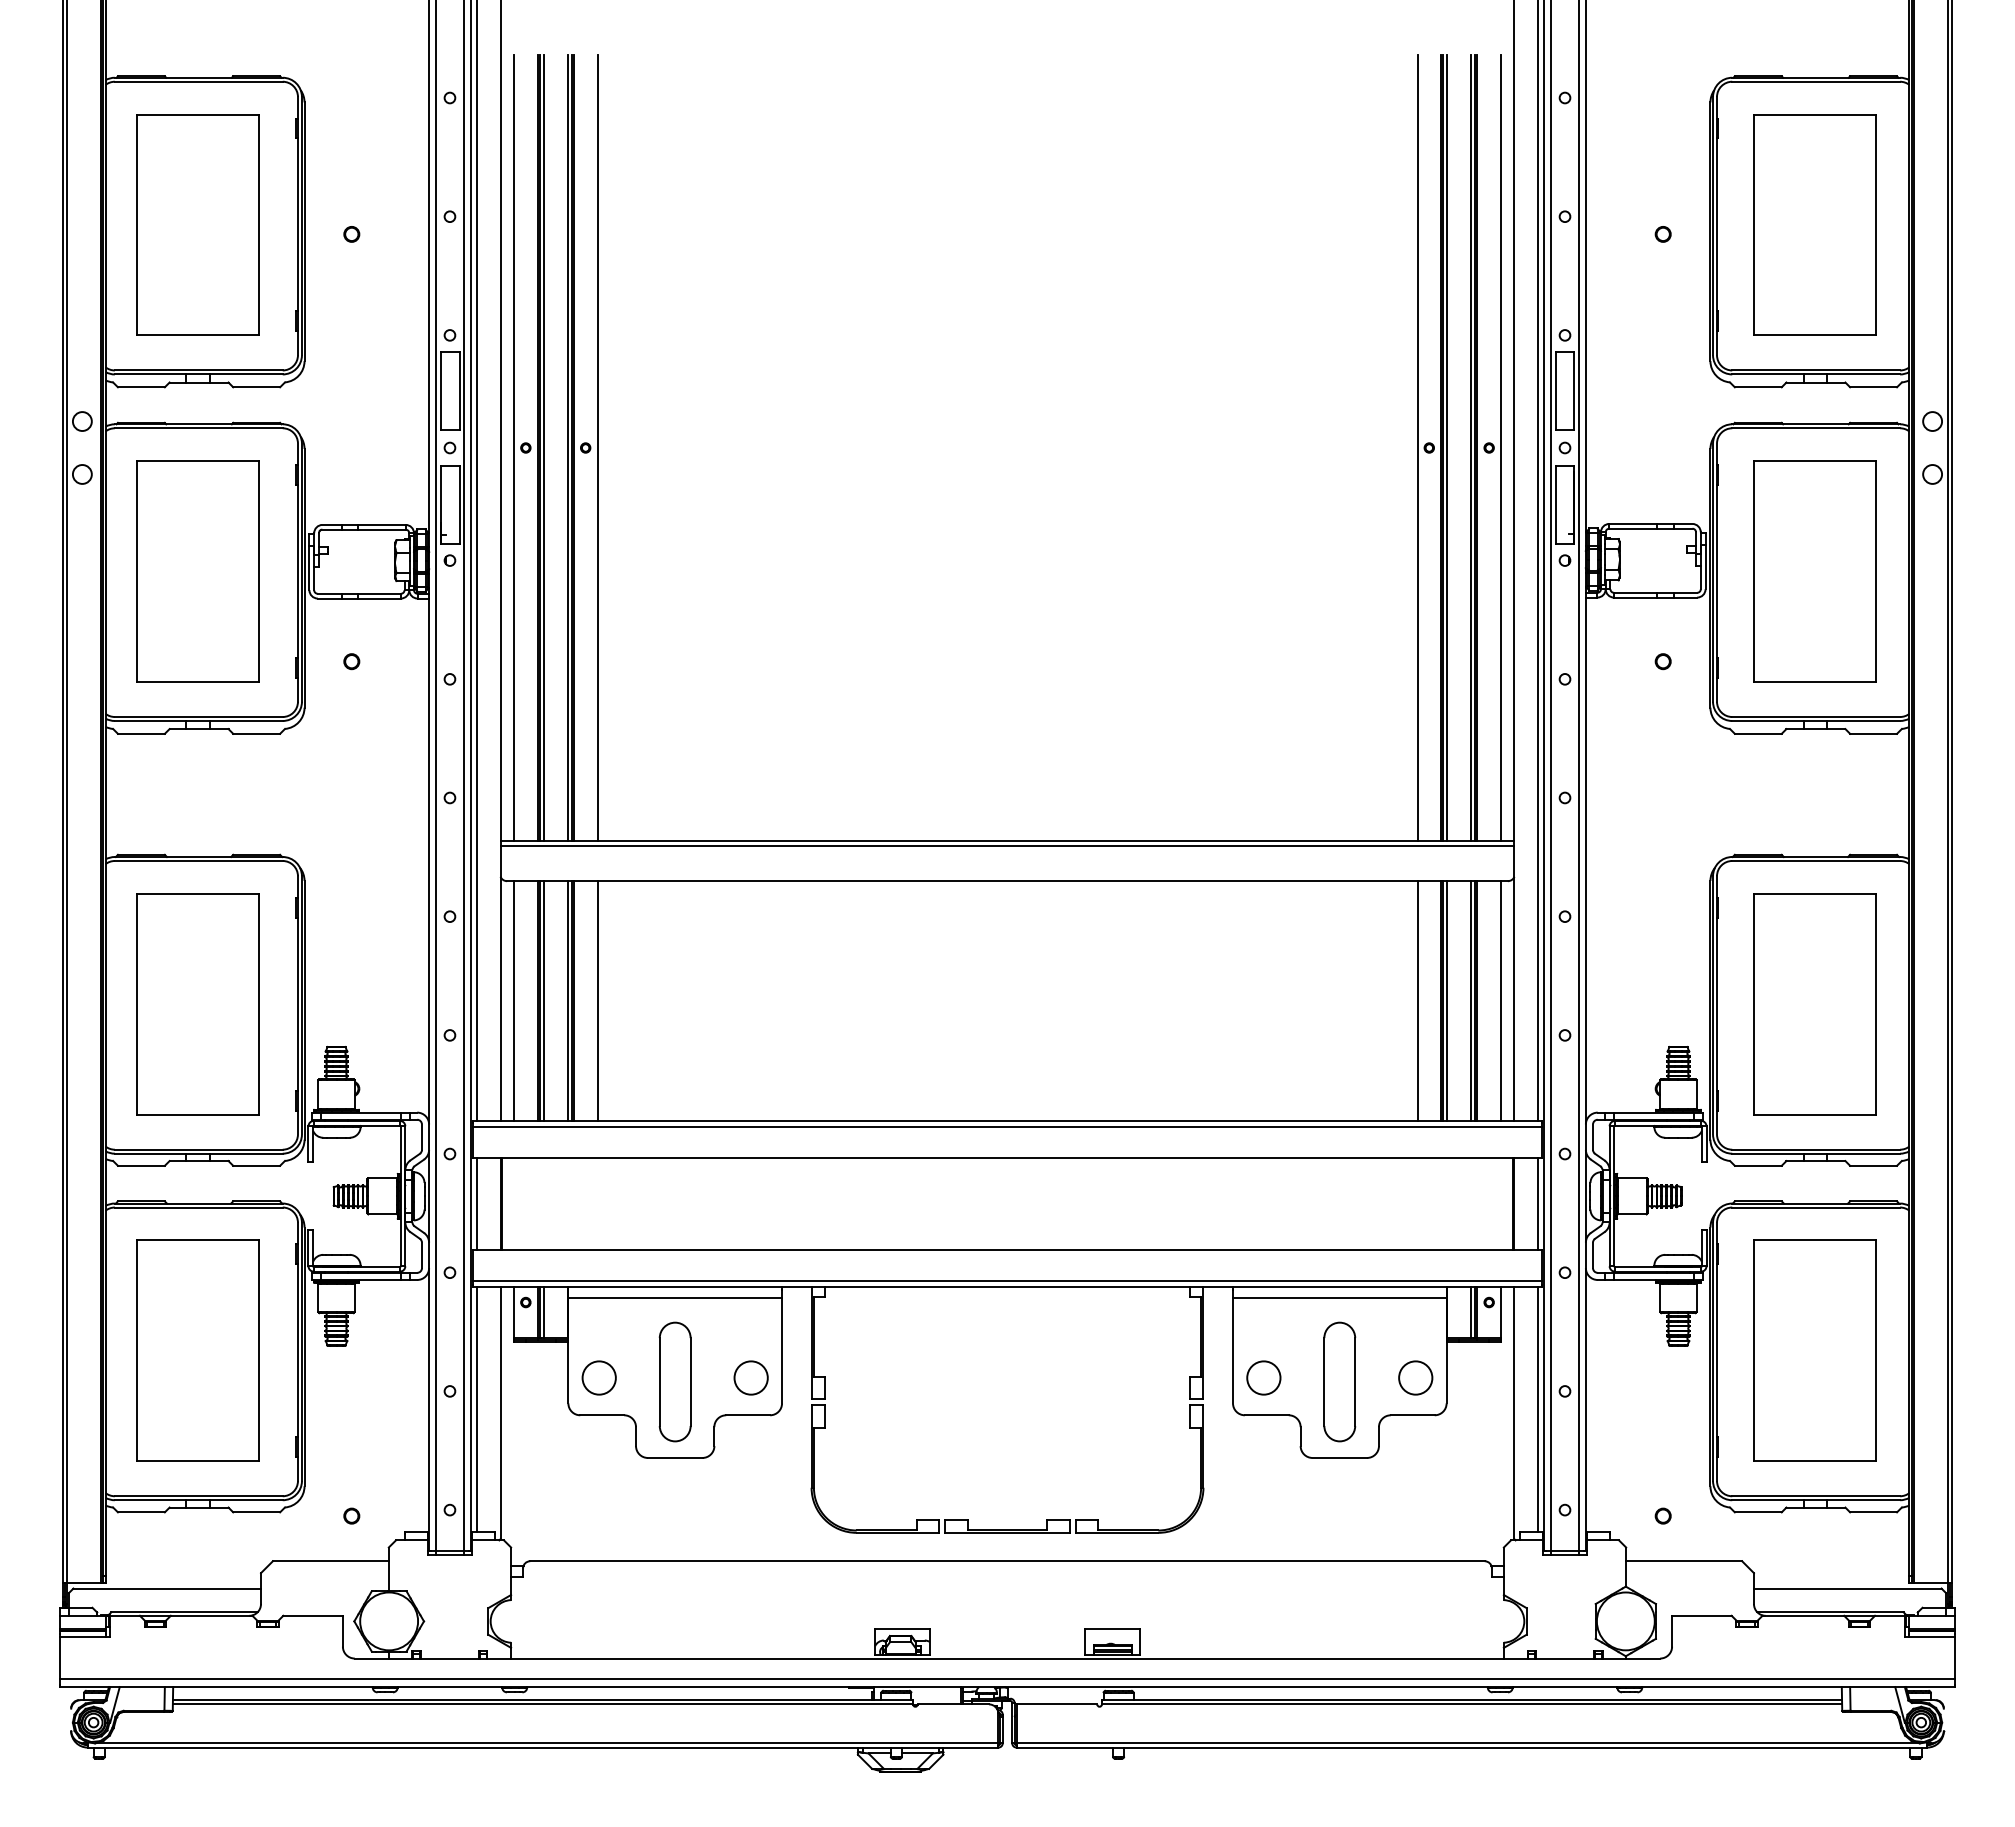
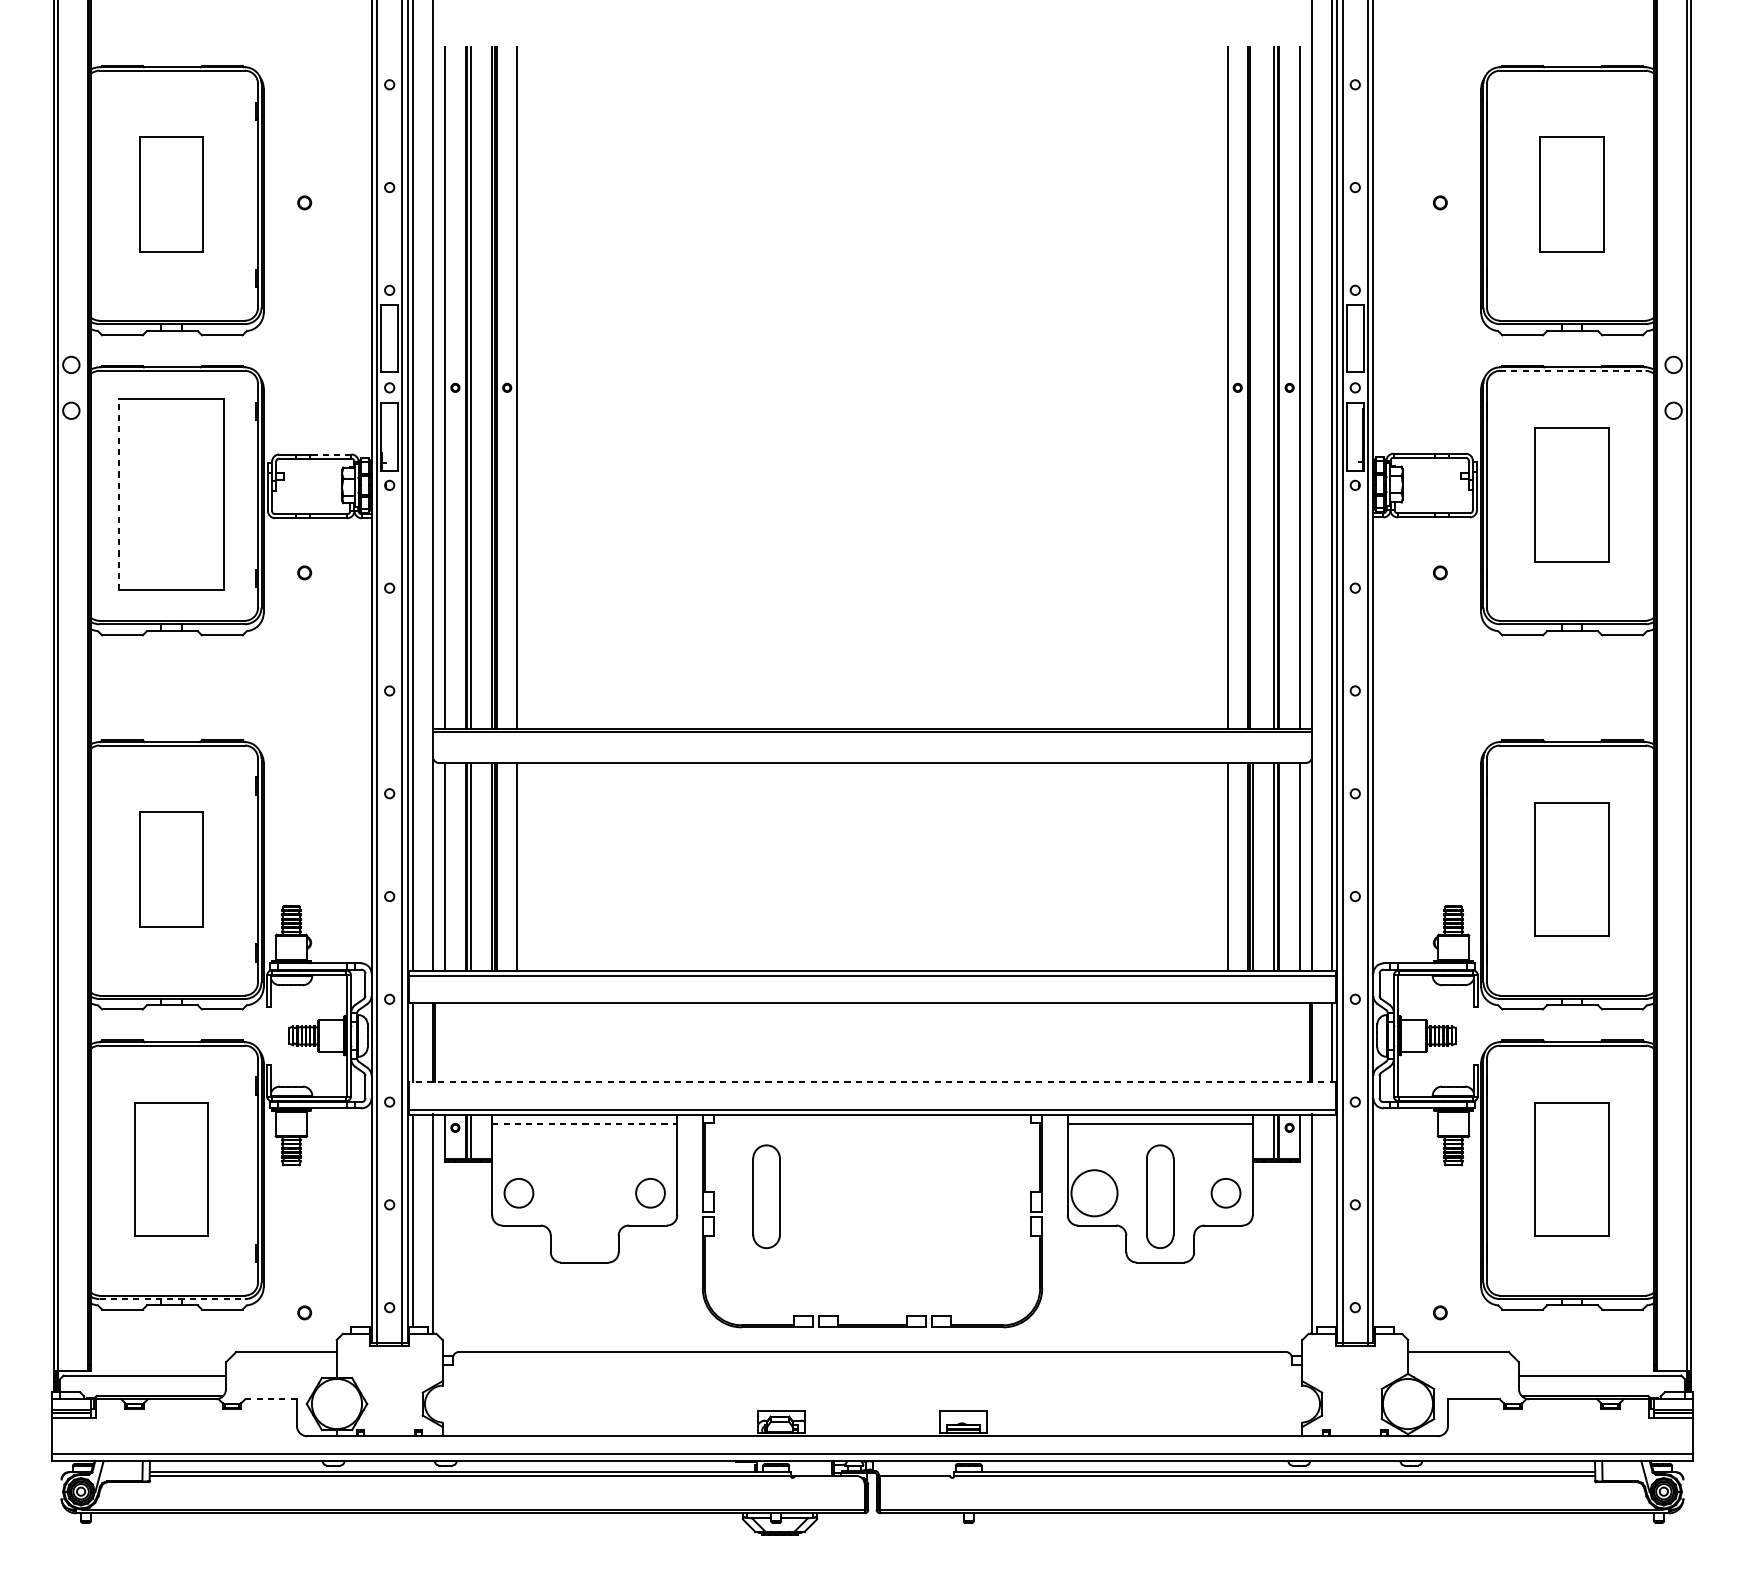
part: (197, 224) -> (171, 194), size x0.6
part: (1814, 224) -> (1571, 194), size x0.6
line: (1816, 428) -> (1573, 370), solid -> dashed
line: (1447, 447) -> (1253, 387), removed
line: (381, 524) -> (330, 454), solid -> dashed
line: (137, 570) -> (119, 493), solid -> dashed
part: (1814, 571) -> (1571, 494), size x0.7
part: (197, 1004) -> (171, 869), size x0.6
part: (1814, 1004) -> (1571, 869), size x0.7
line: (1007, 1249) -> (872, 1081), solid -> dashed
line: (675, 1297) -> (584, 1123), solid -> dashed
part: (197, 1350) -> (171, 1169), size x0.7
part: (1814, 1350) -> (1571, 1169), size x0.7
circle: (1263, 1377) -> (1094, 1192), size x1.6
part: (674, 1381) -> (765, 1196), moved
line: (1538, 1409) -> (1332, 1220), removed
line: (198, 1500) -> (171, 1299), solid -> dashed
line: (313, 1615) -> (271, 1398), solid -> dashed

